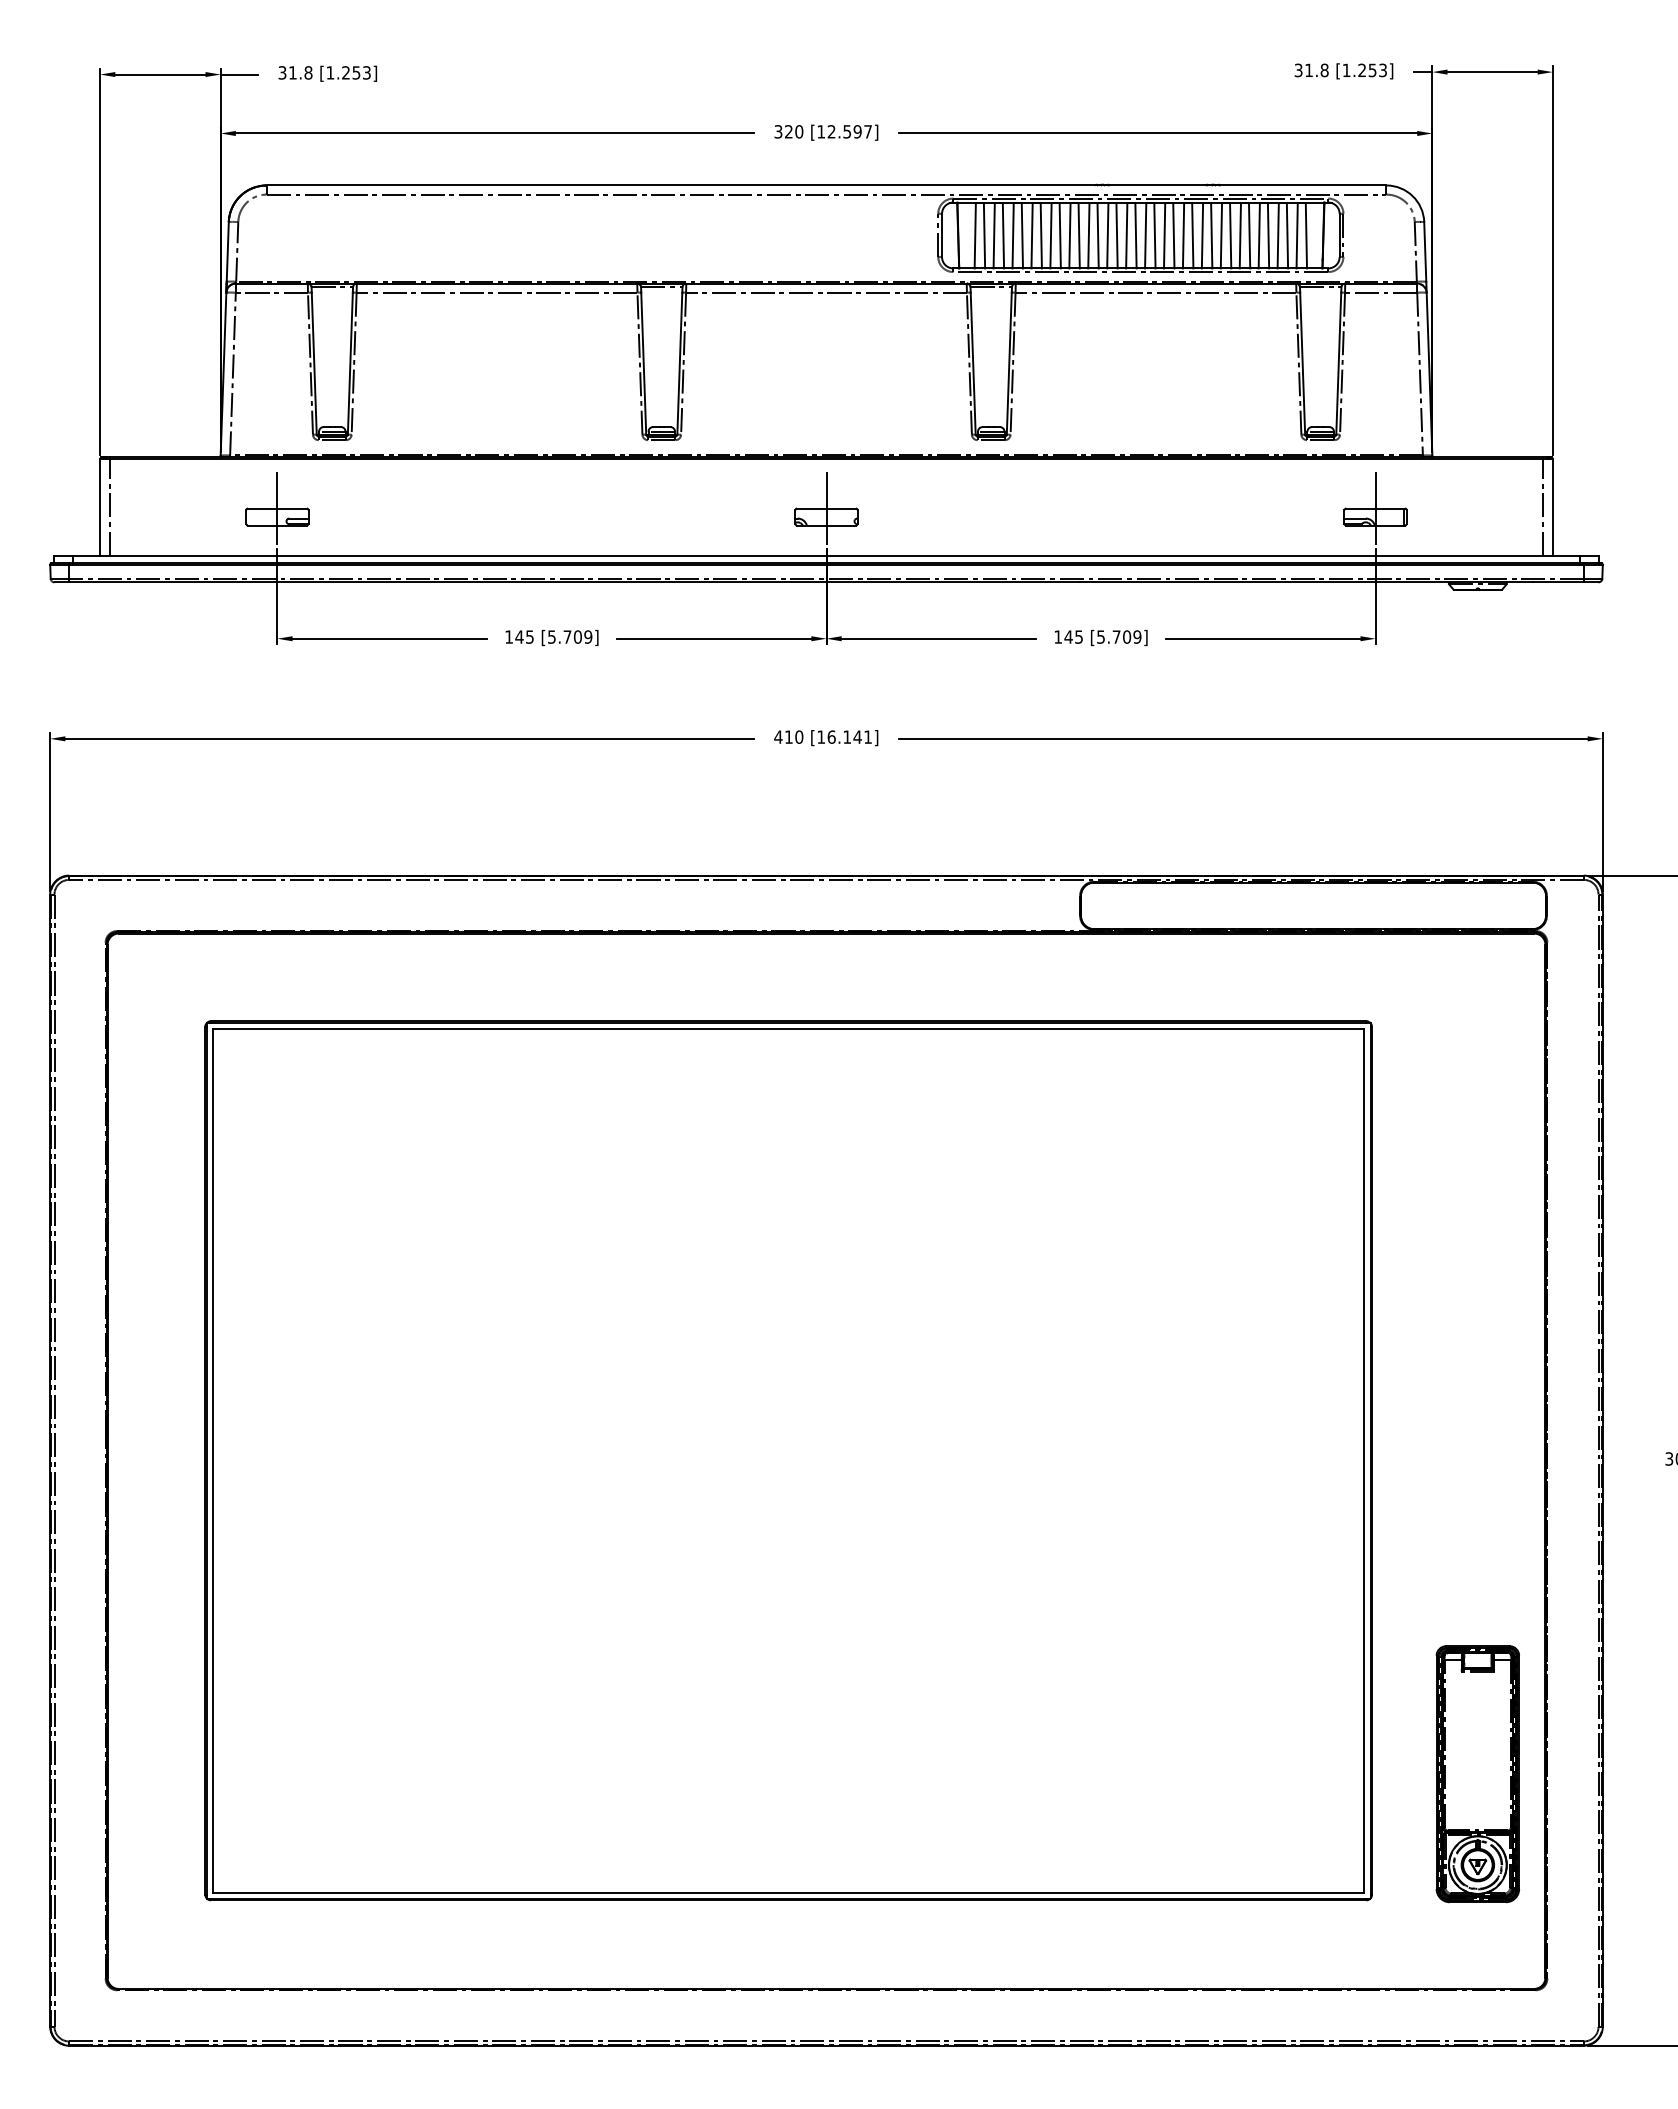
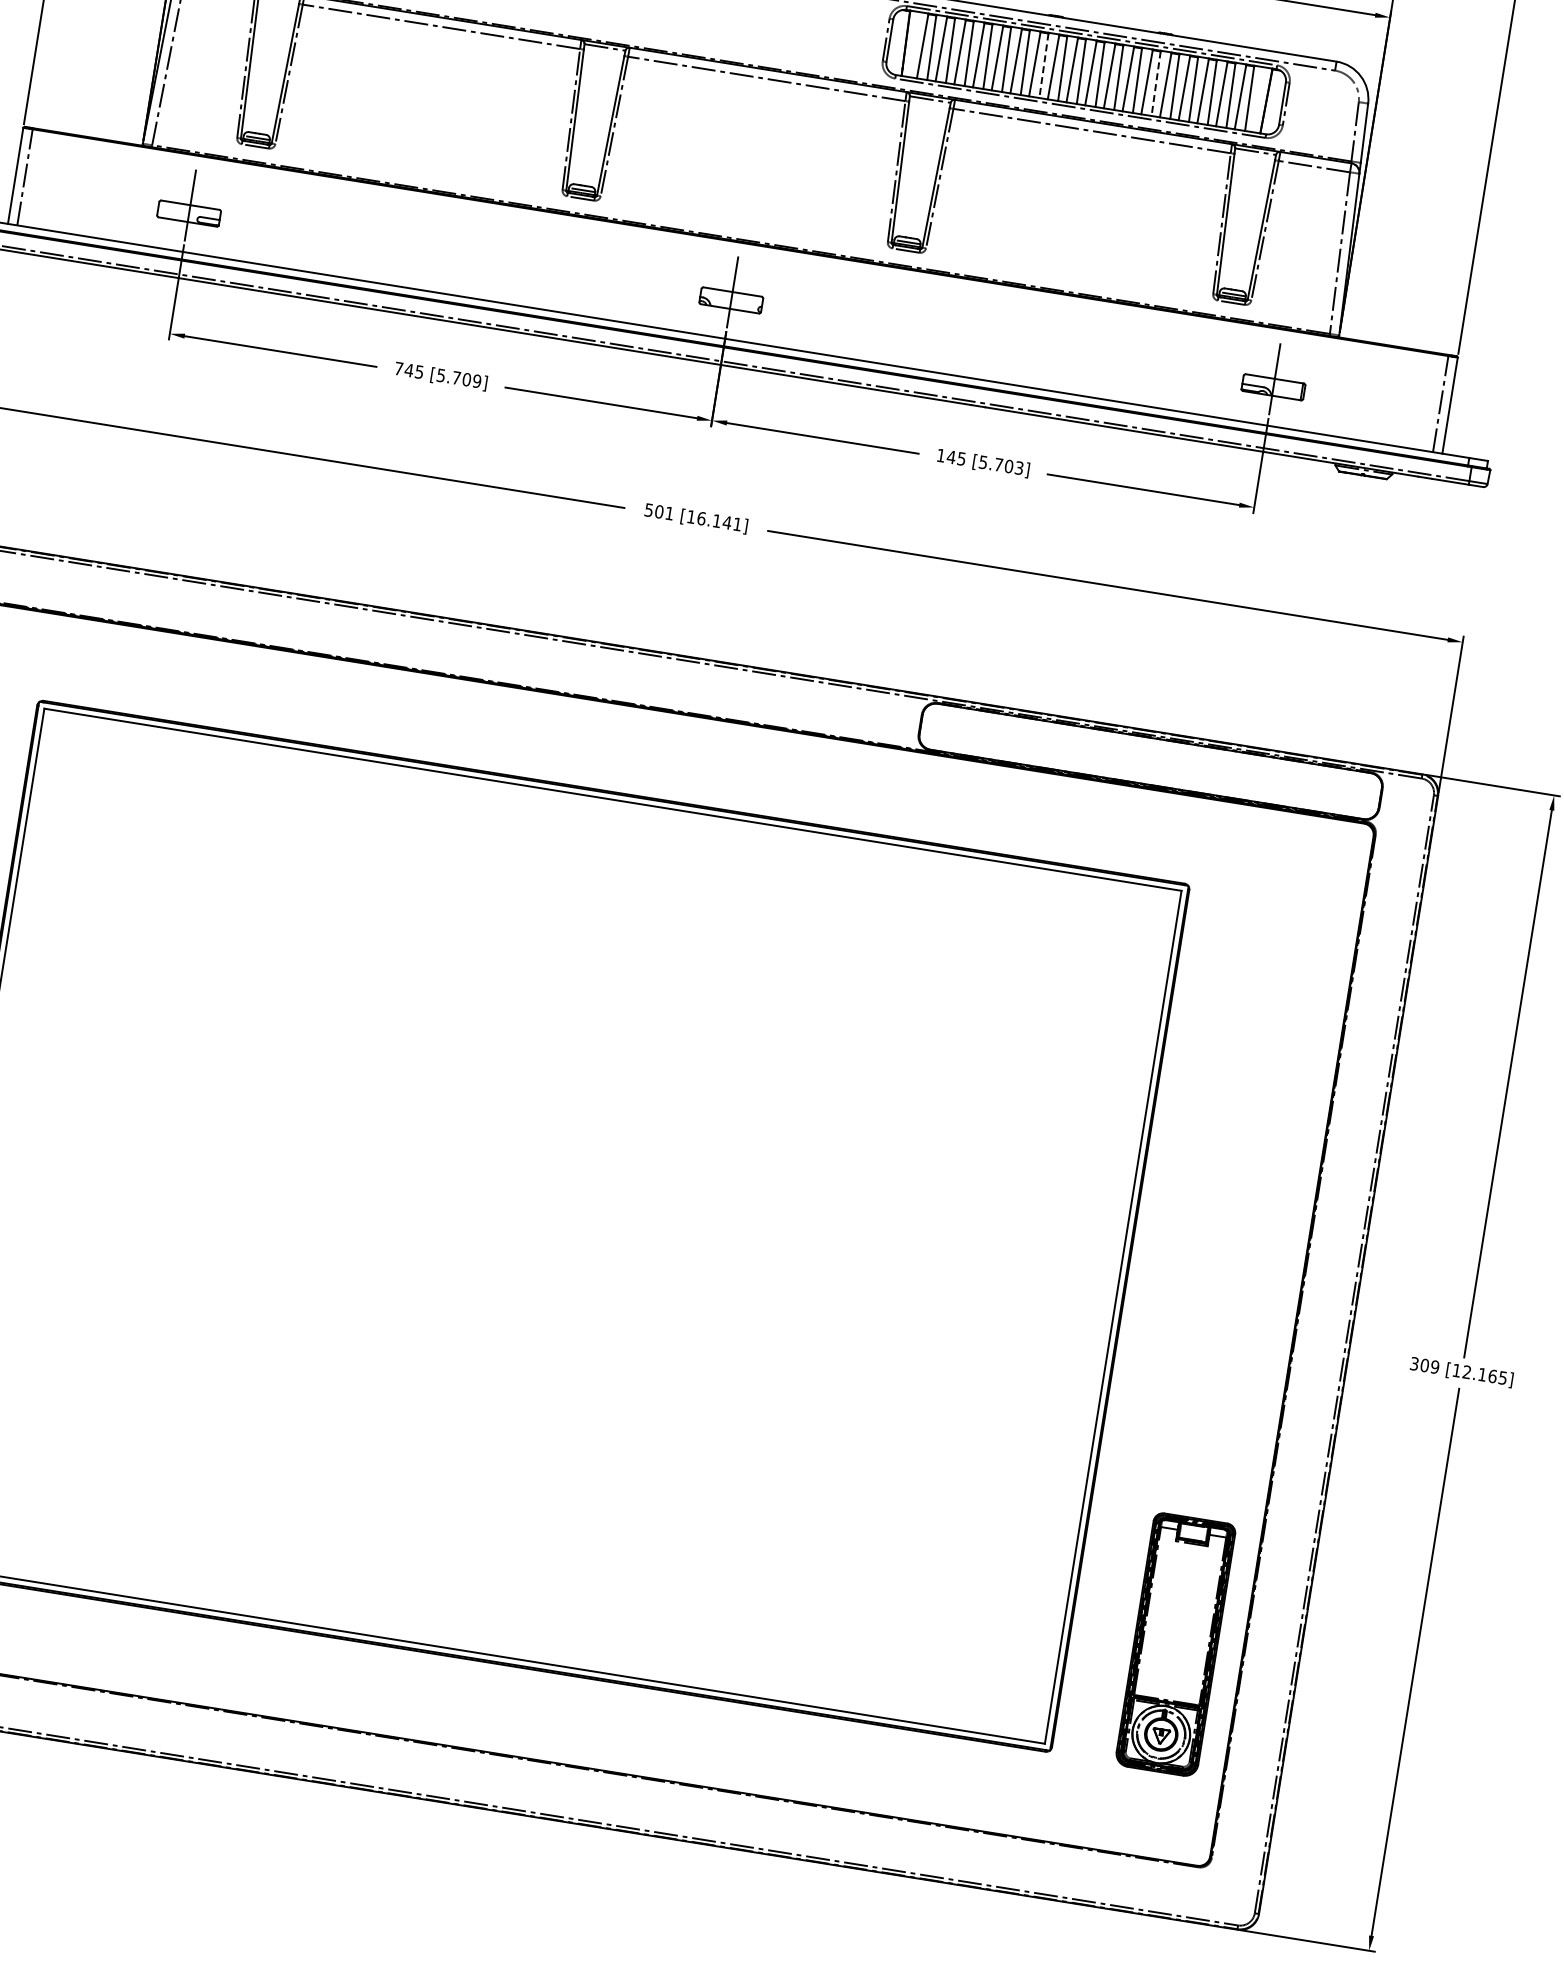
line: (1098, 235) -> (1044, 65), solid -> dashed
line: (1211, 235) -> (1155, 83), solid -> dashed
text: (508, 636) -> (398, 368), 145 -> 745
text: (1137, 636) -> (1019, 467), [5.709] -> [5.703]
text: (788, 736) -> (659, 511), 410 -> 501

